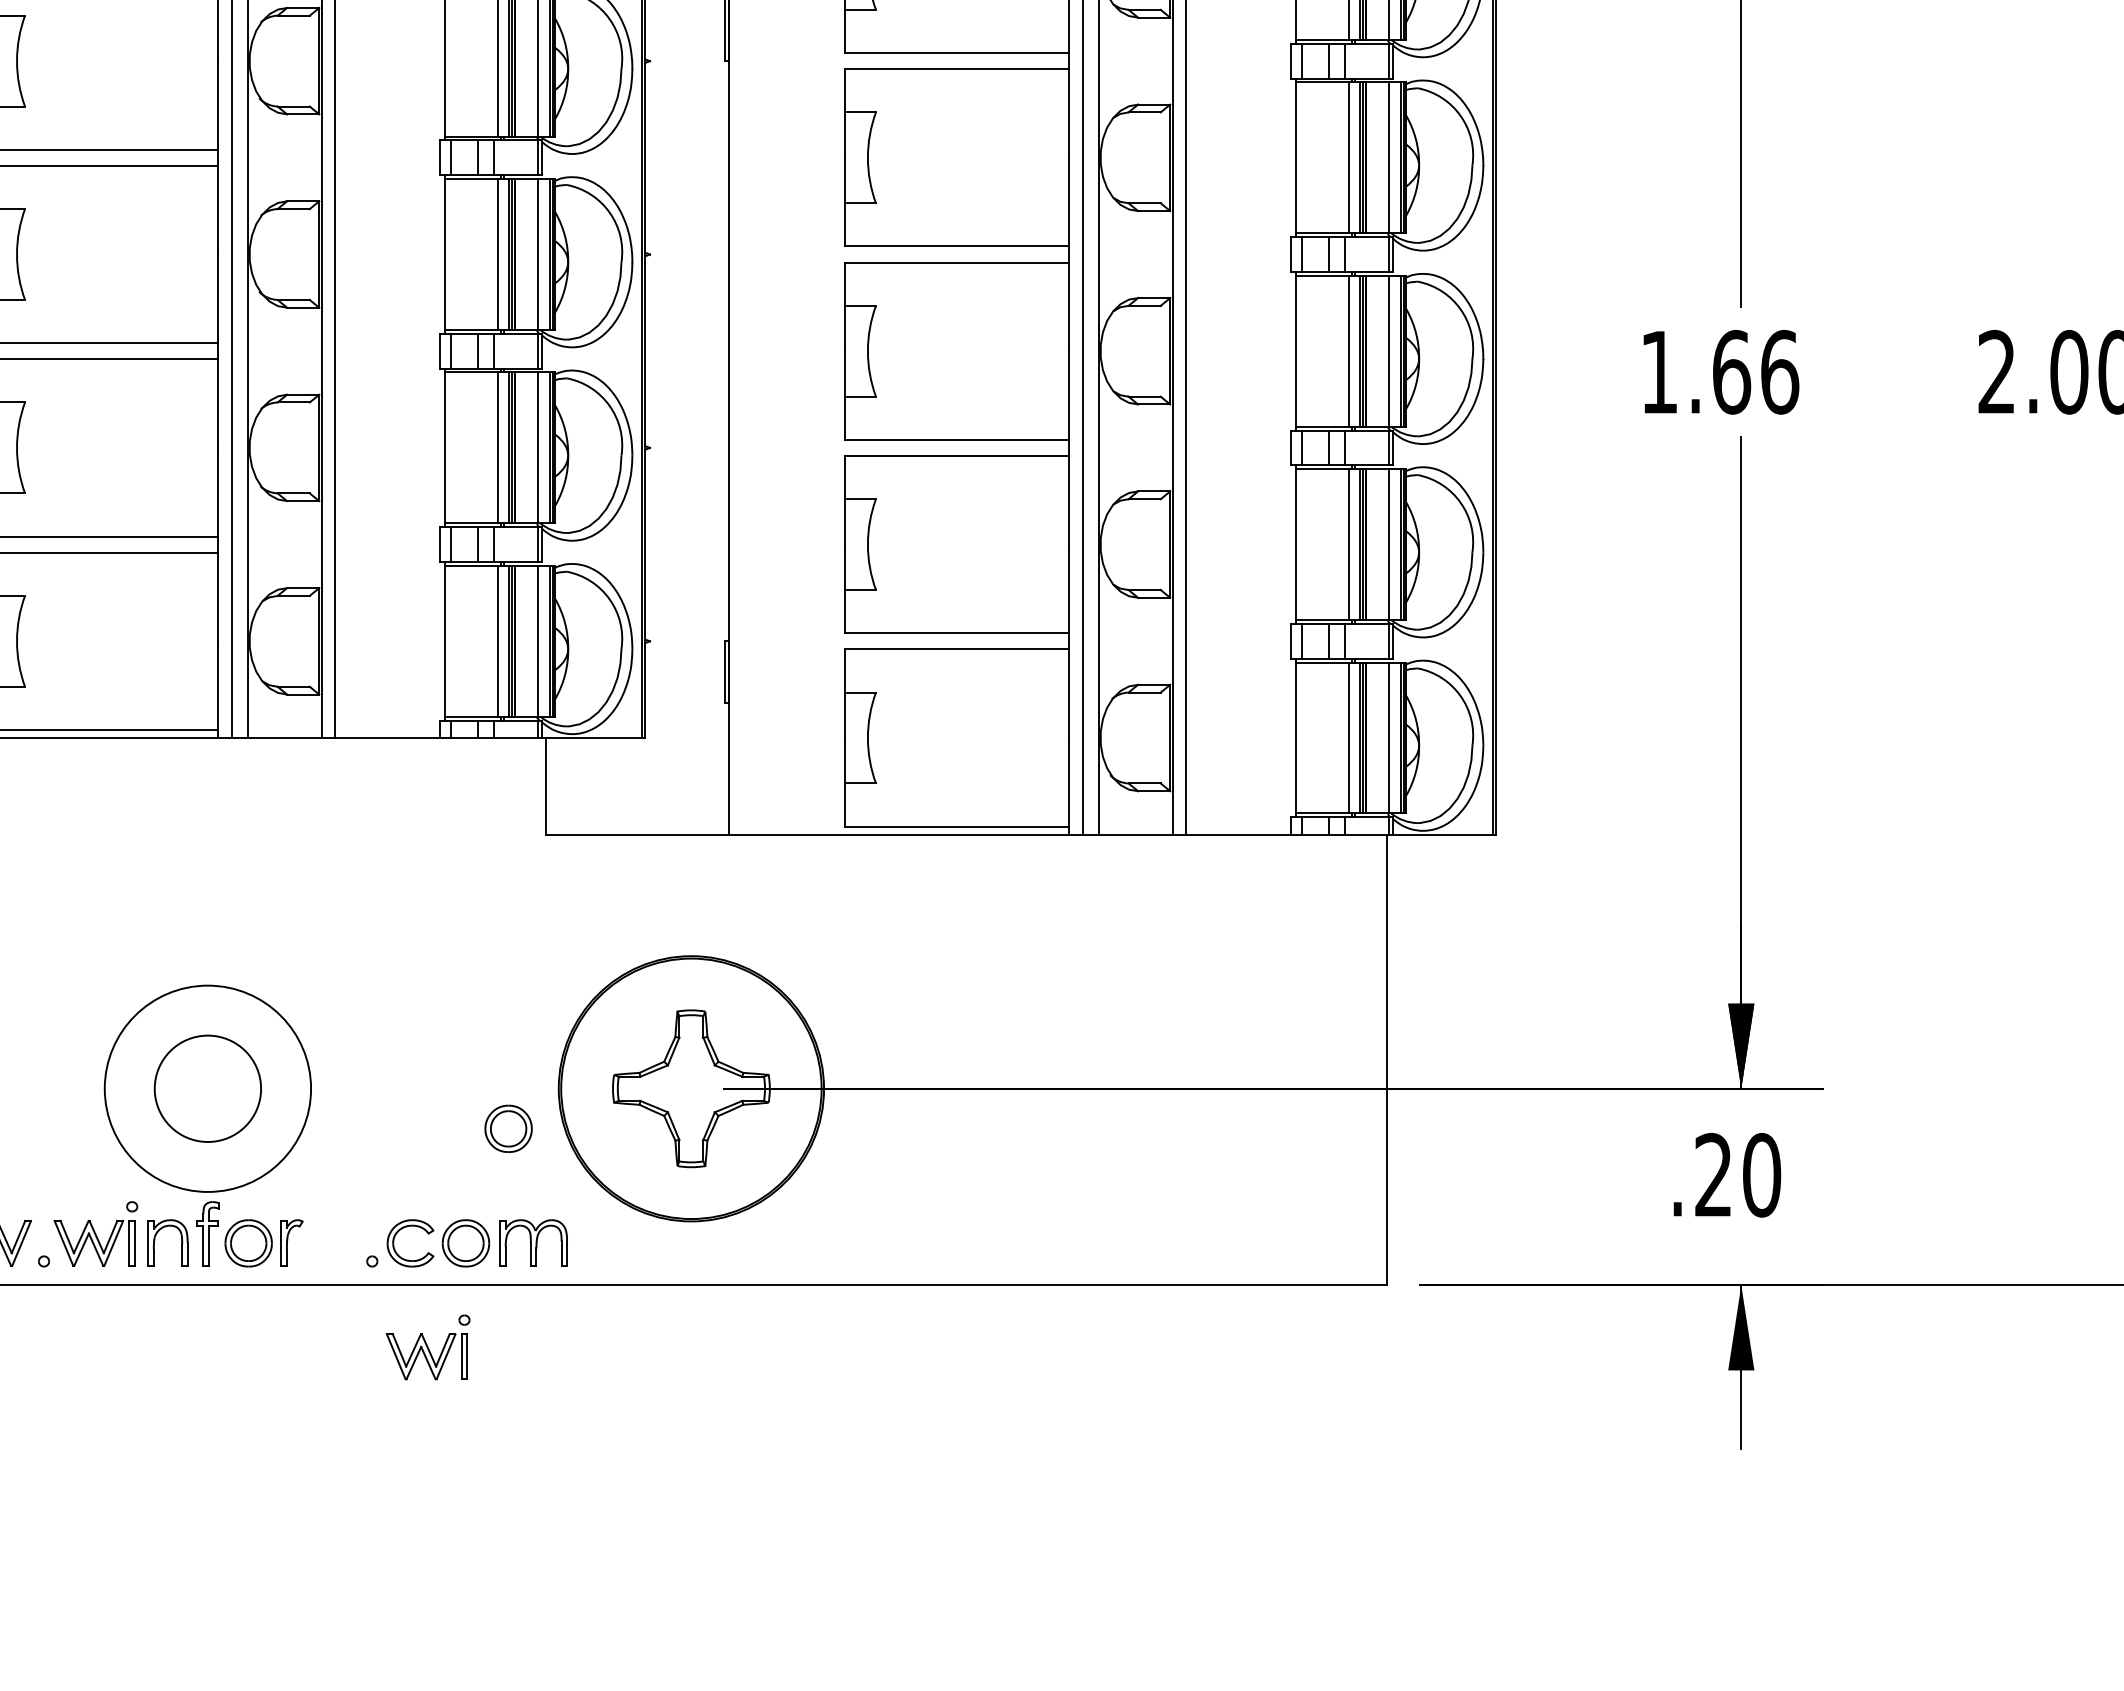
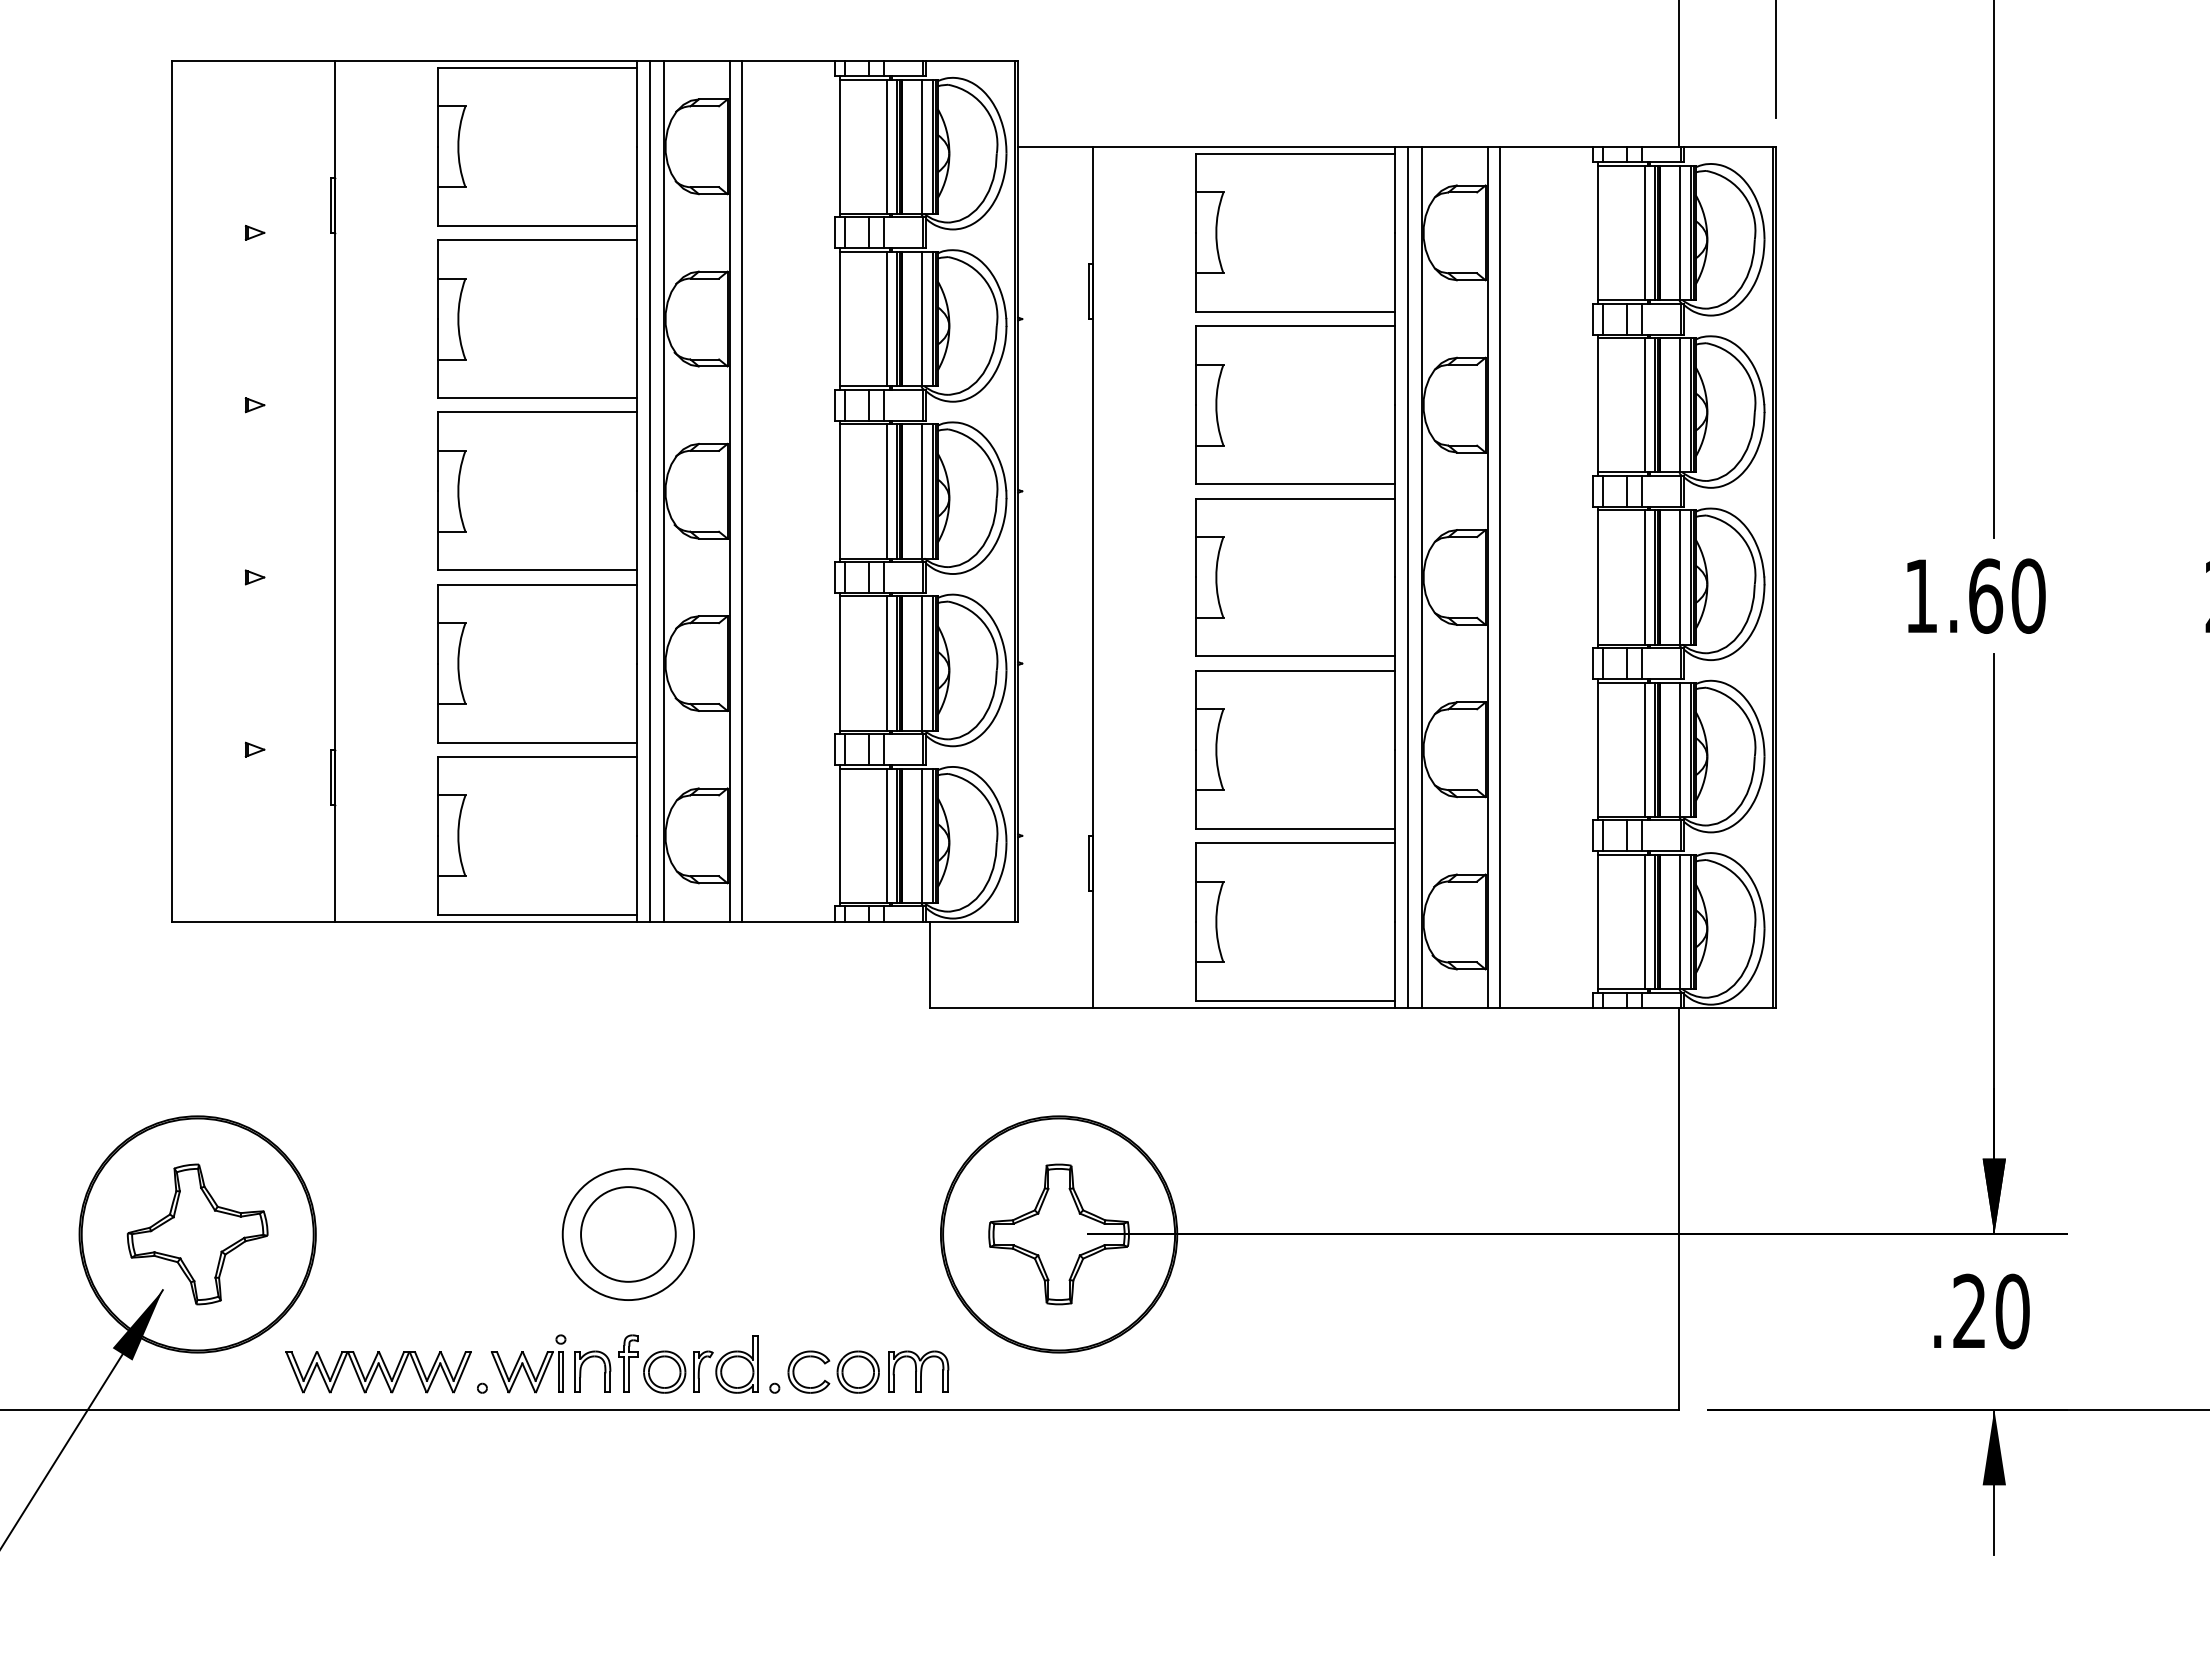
text: (1779, 371) -> (2028, 595), 1.66 -> 1.60
circle: (208, 1088) -> (628, 1234), size x0.71
part: (507, 1128) -> (895, 1269), removed
part: (329, 1234) -> (736, 1364), added
part: (428, 1347) -> (824, 1464), removed

